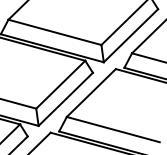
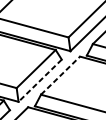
line: (91, 92) -> (60, 75), solid -> dashed
line: (65, 99) -> (39, 80), solid -> dashed

